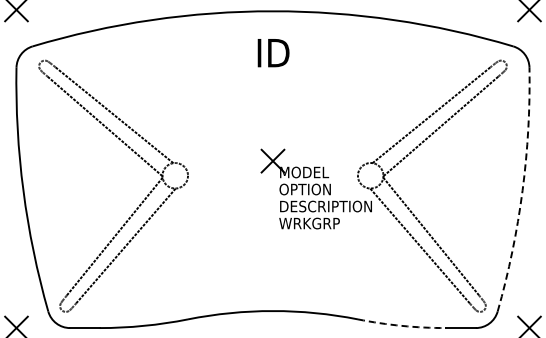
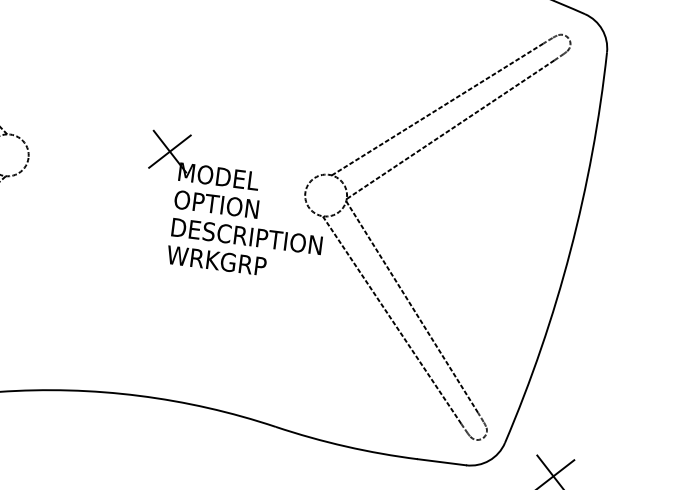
arc: (522, 190) -> (570, 250), dashed -> solid
arc: (401, 325) -> (345, 445), dashed -> solid

